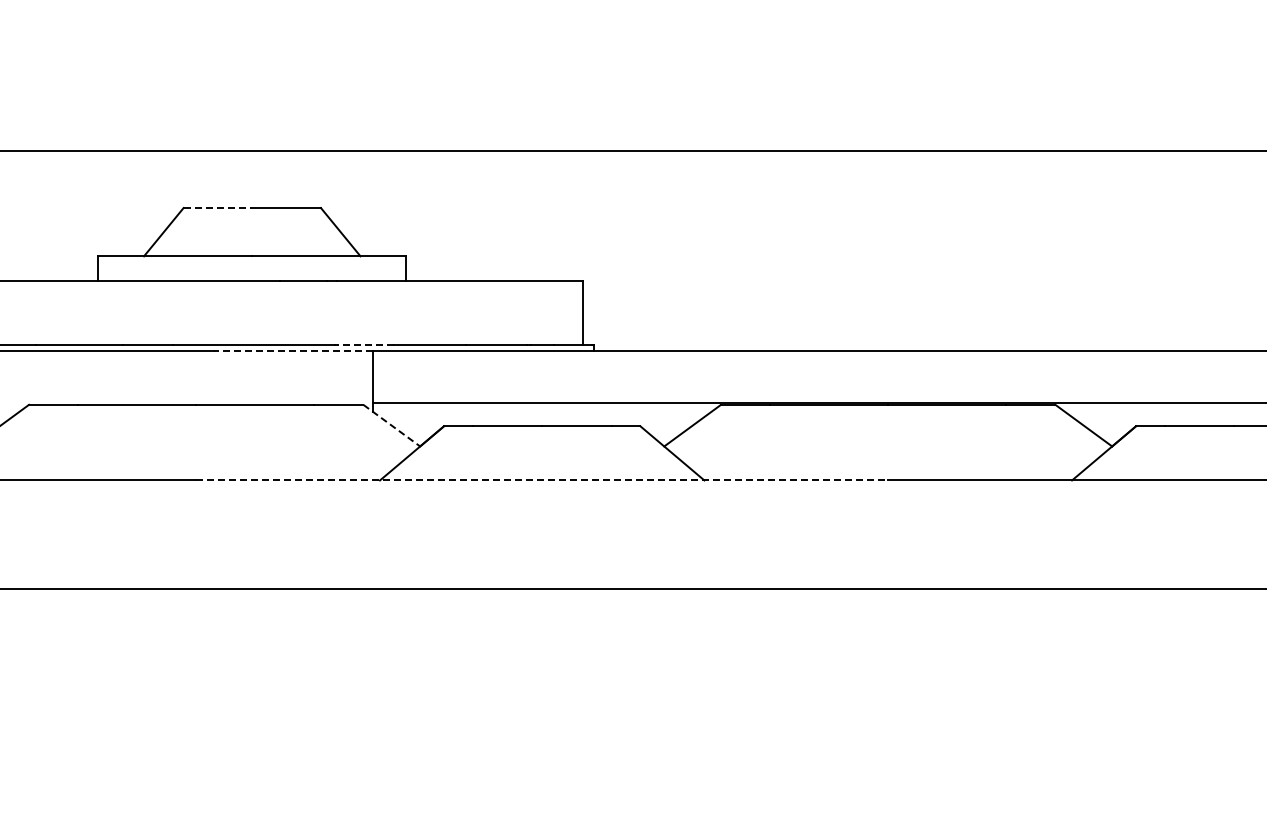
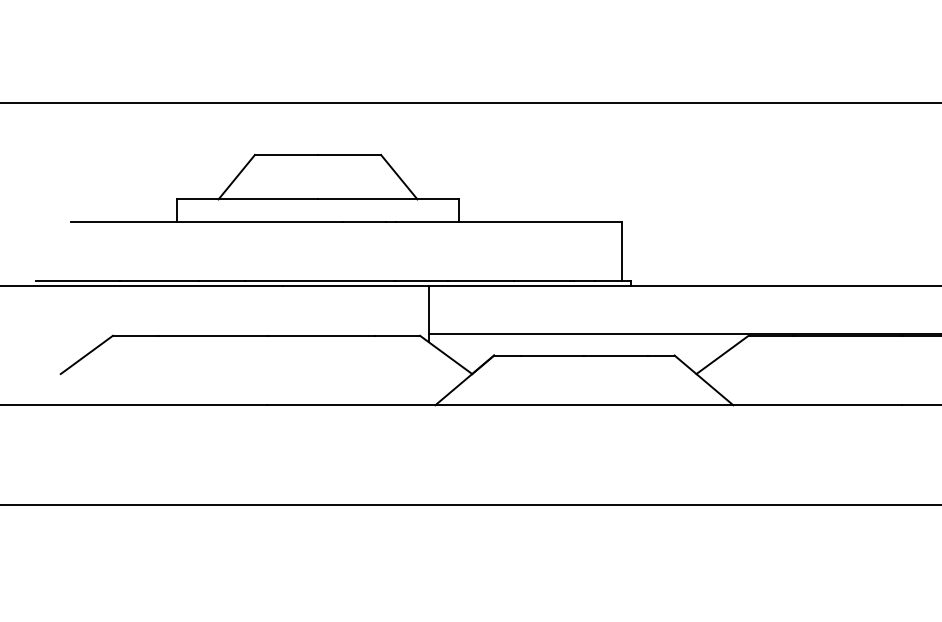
line: (218, 208) -> (286, 155), dashed -> solid
line: (365, 345) -> (422, 281), dashed -> solid
line: (293, 351) -> (355, 286), dashed -> solid
line: (392, 425) -> (446, 354), dashed -> solid
line: (542, 480) -> (584, 405), dashed -> solid

